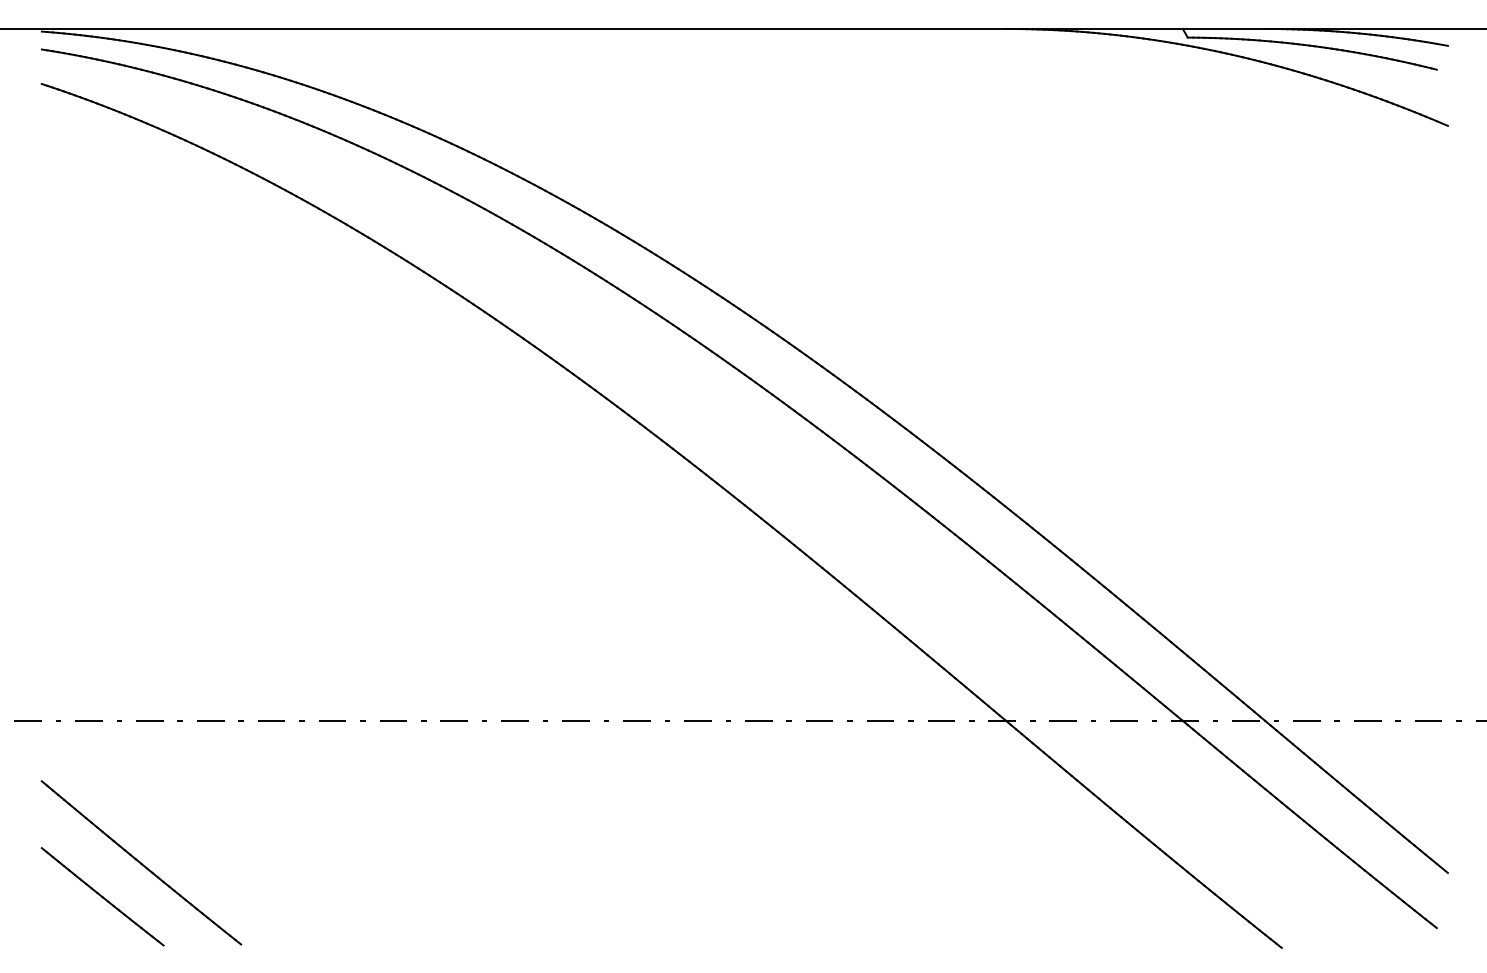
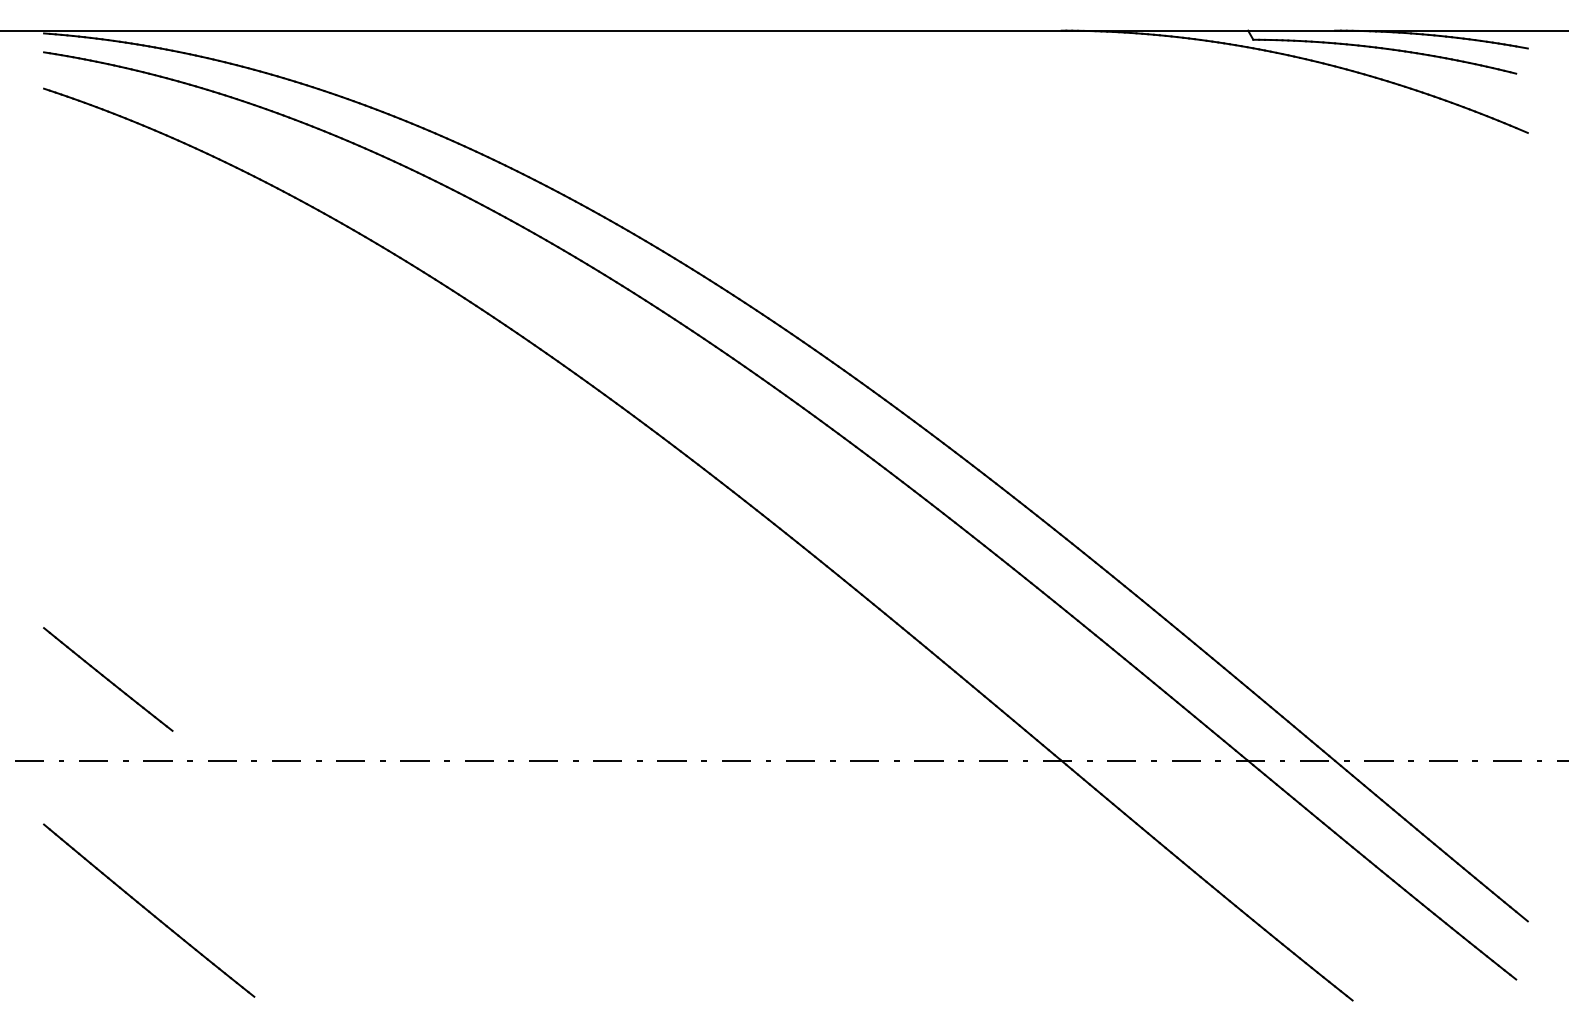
line: (102, 896) -> (108, 679), moved

